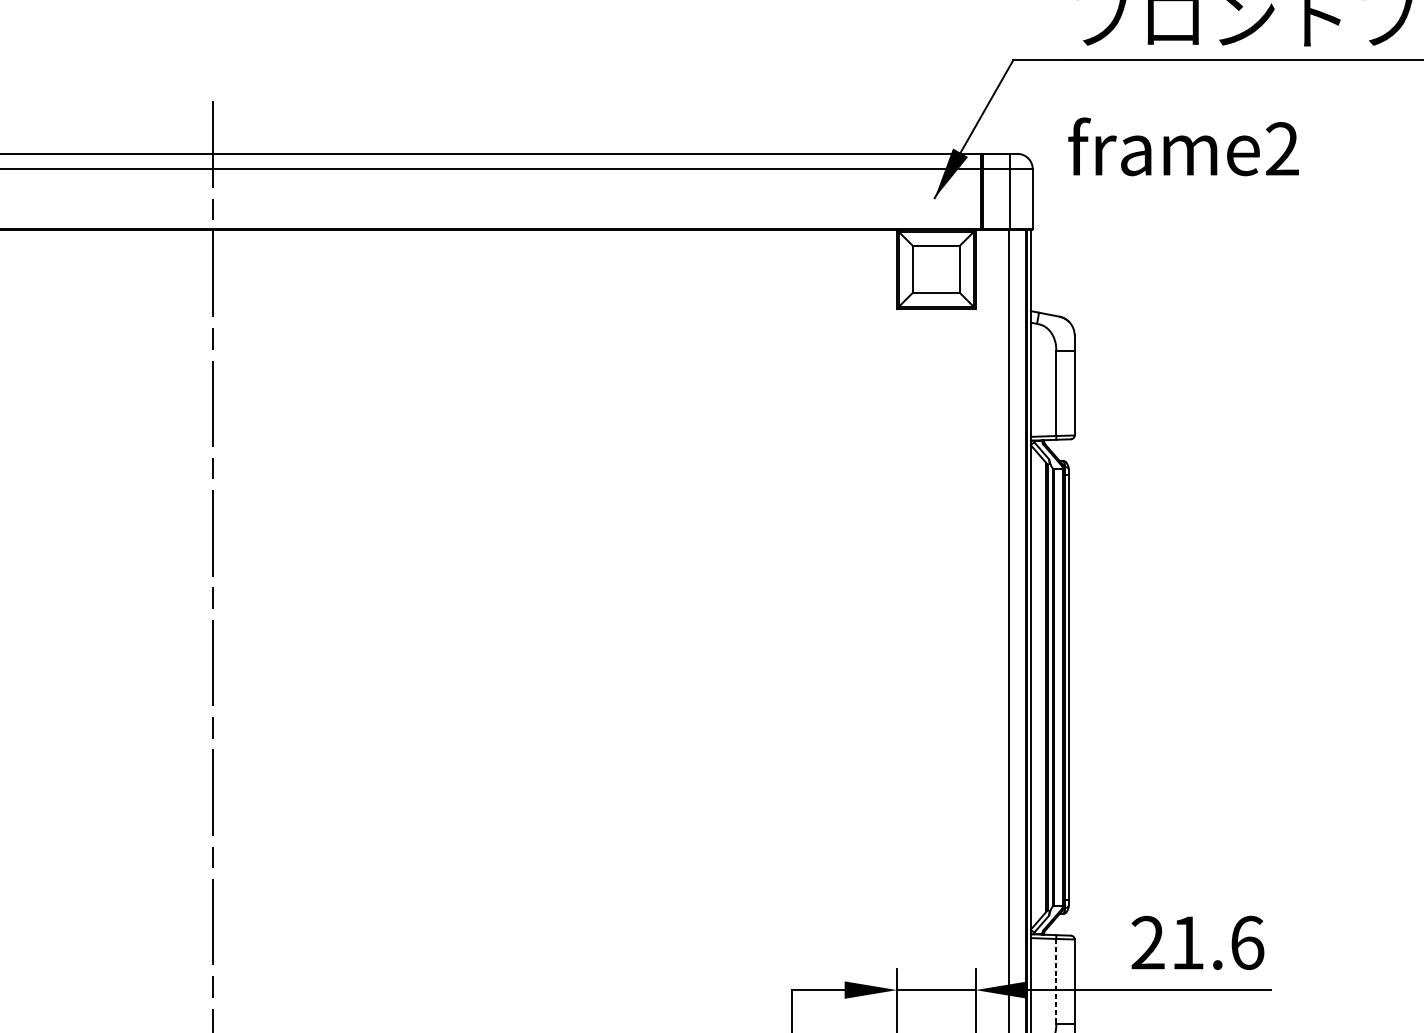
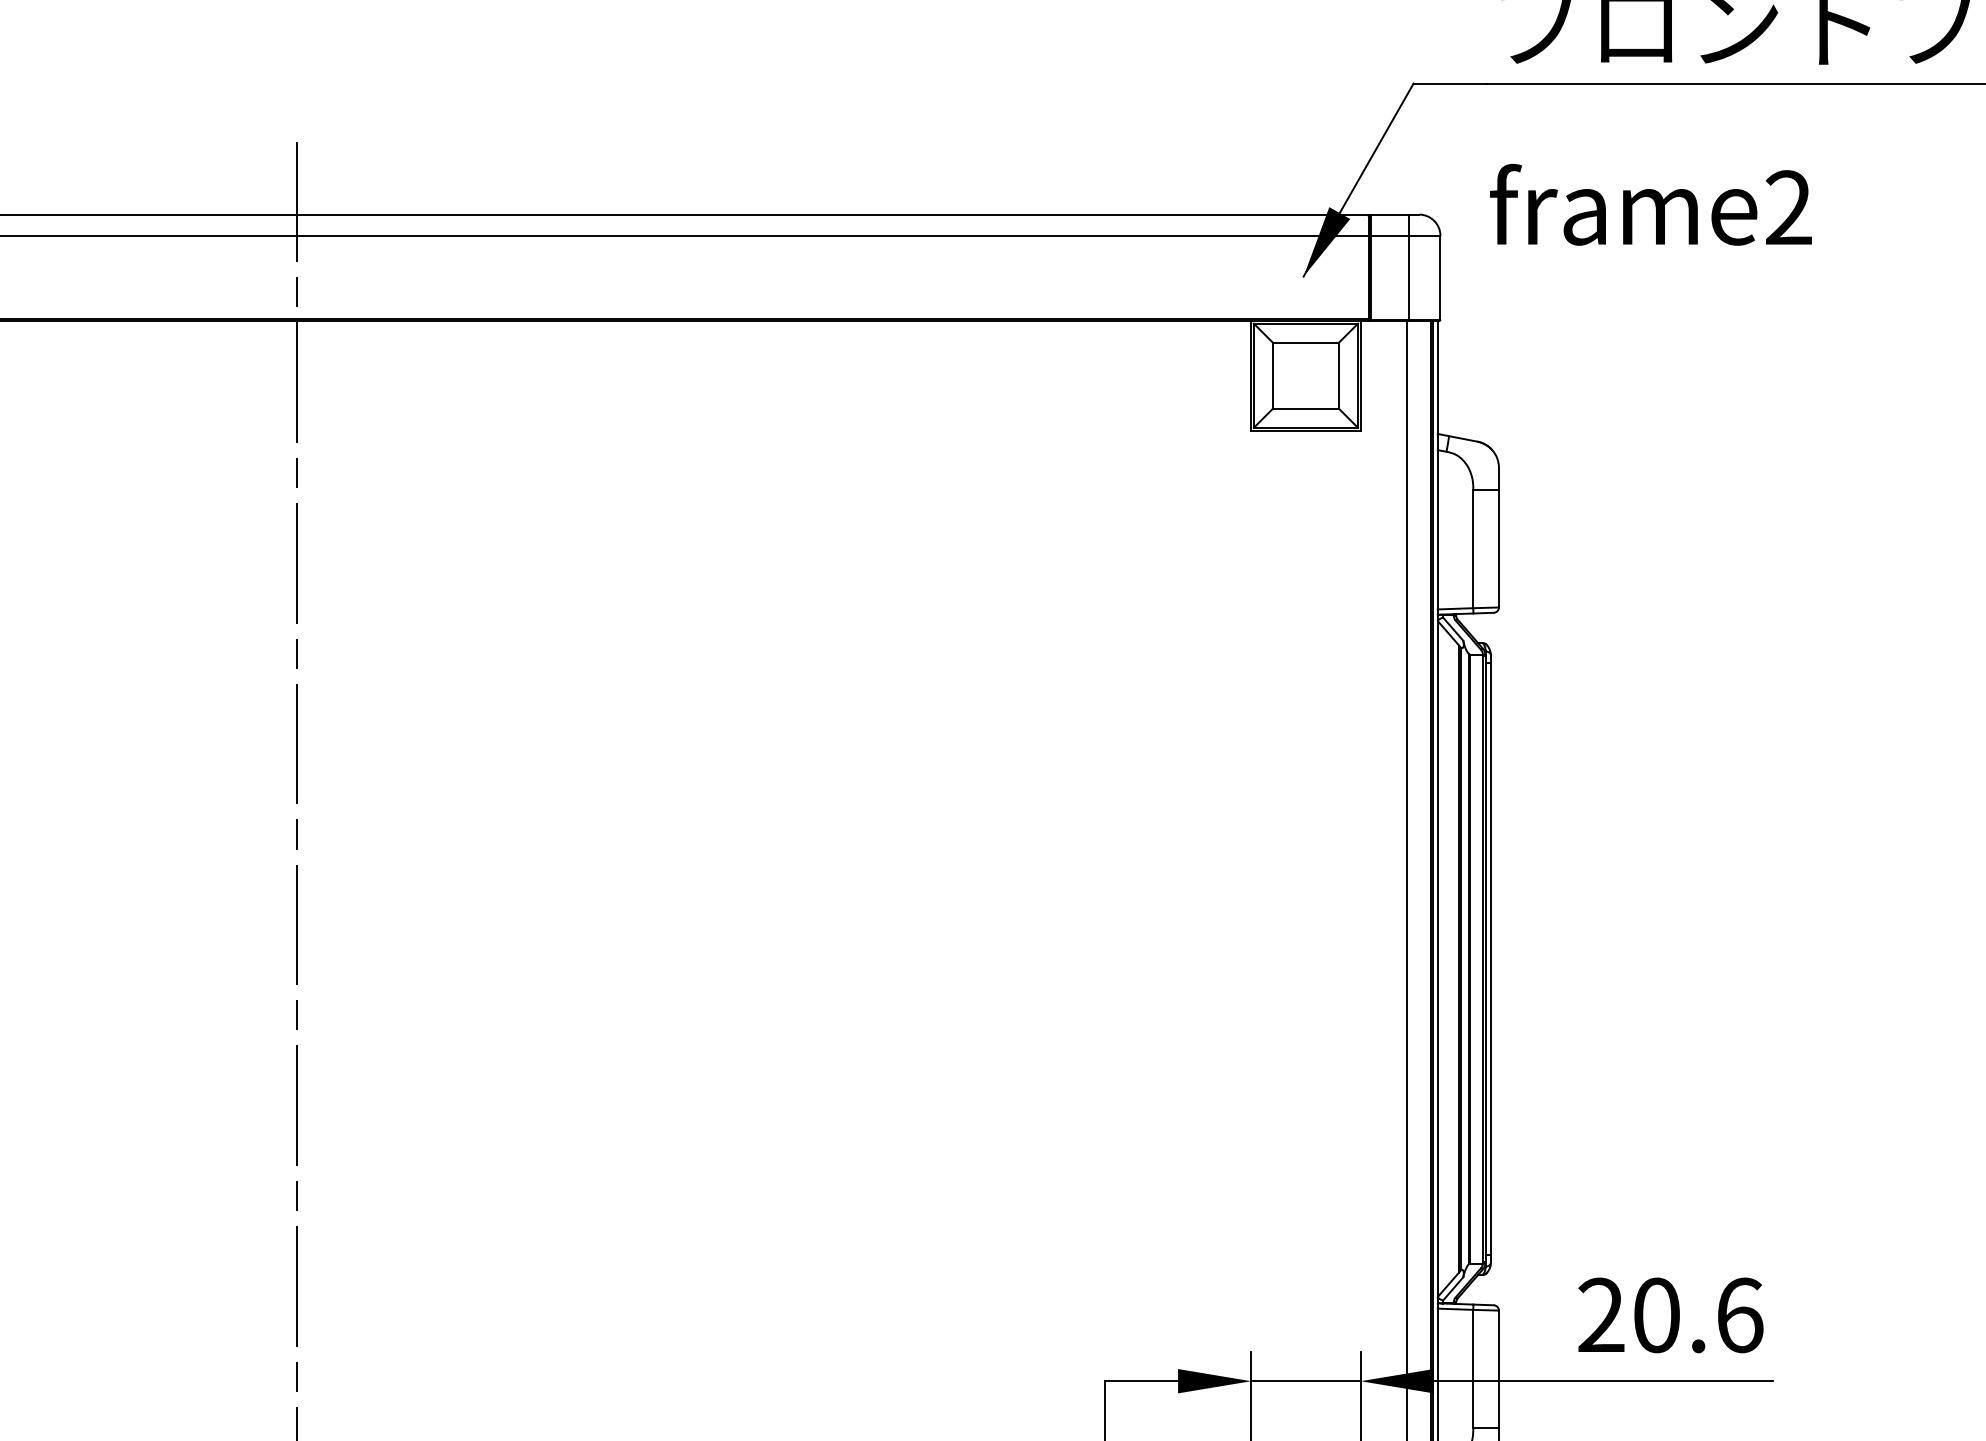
text: (1187, 942) -> (1656, 1315), 21.6 -> 20.6
line: (1056, 981) -> (1473, 1369), dashed -> solid

